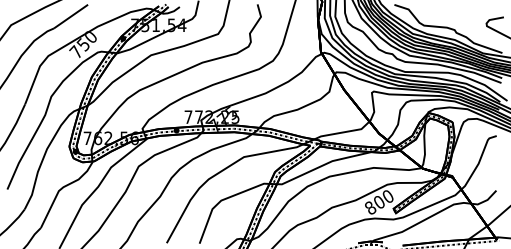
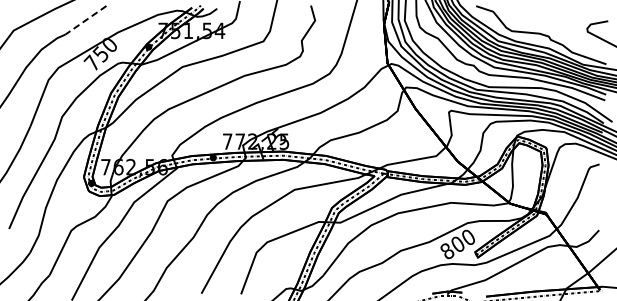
line: (70, 16) -> (85, 20), solid -> dashed

